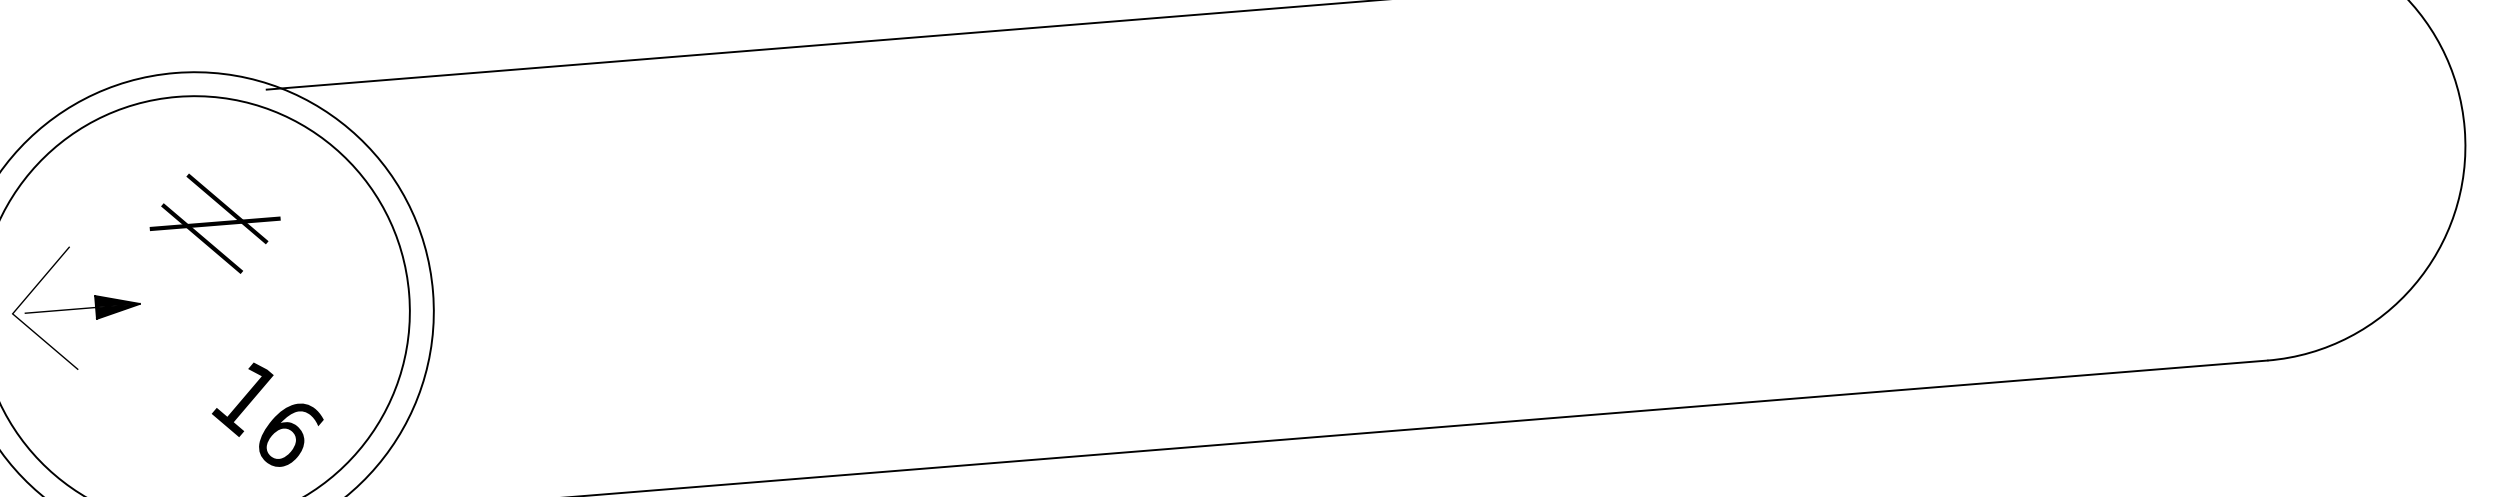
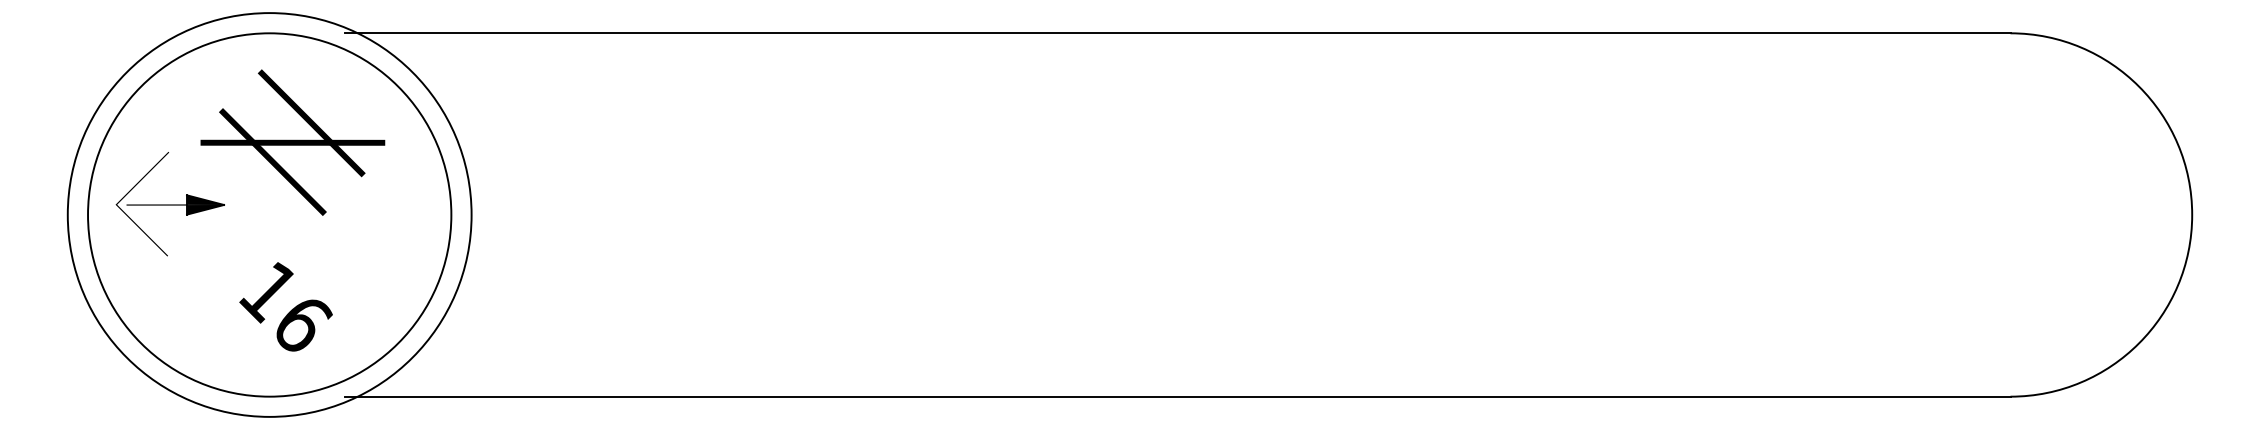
part: (214, 223) -> (292, 142), size x1.67
text: (266, 414) -> (285, 306), moved

